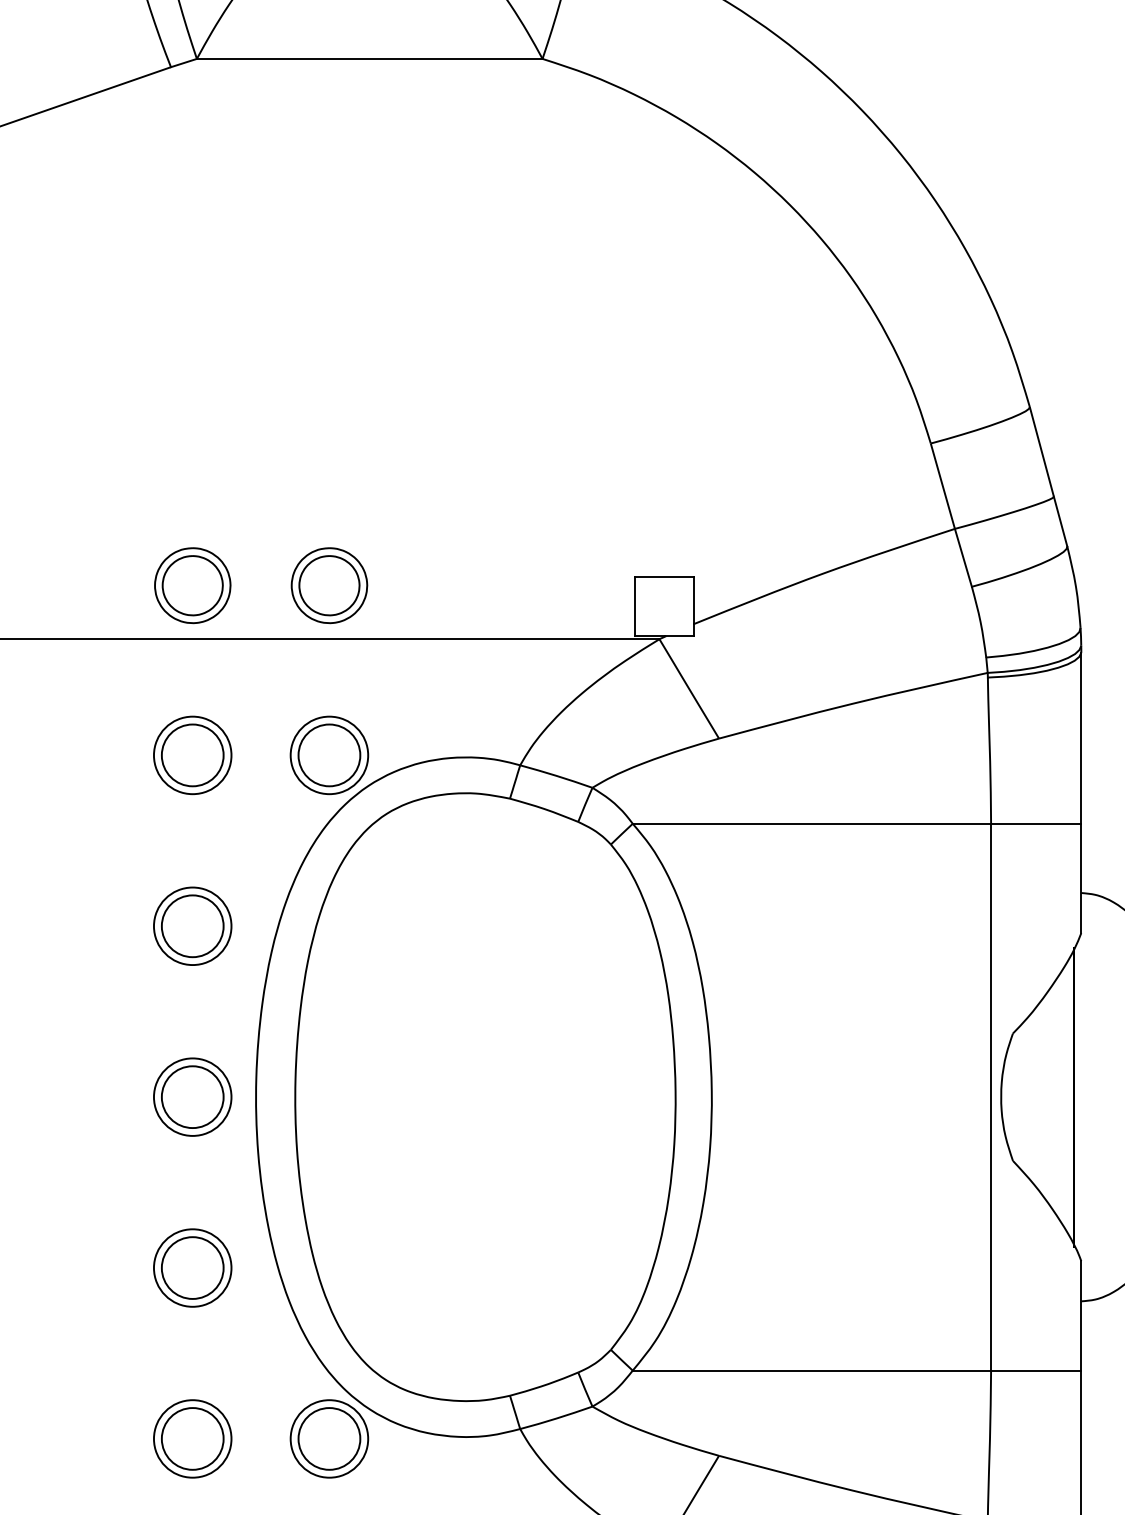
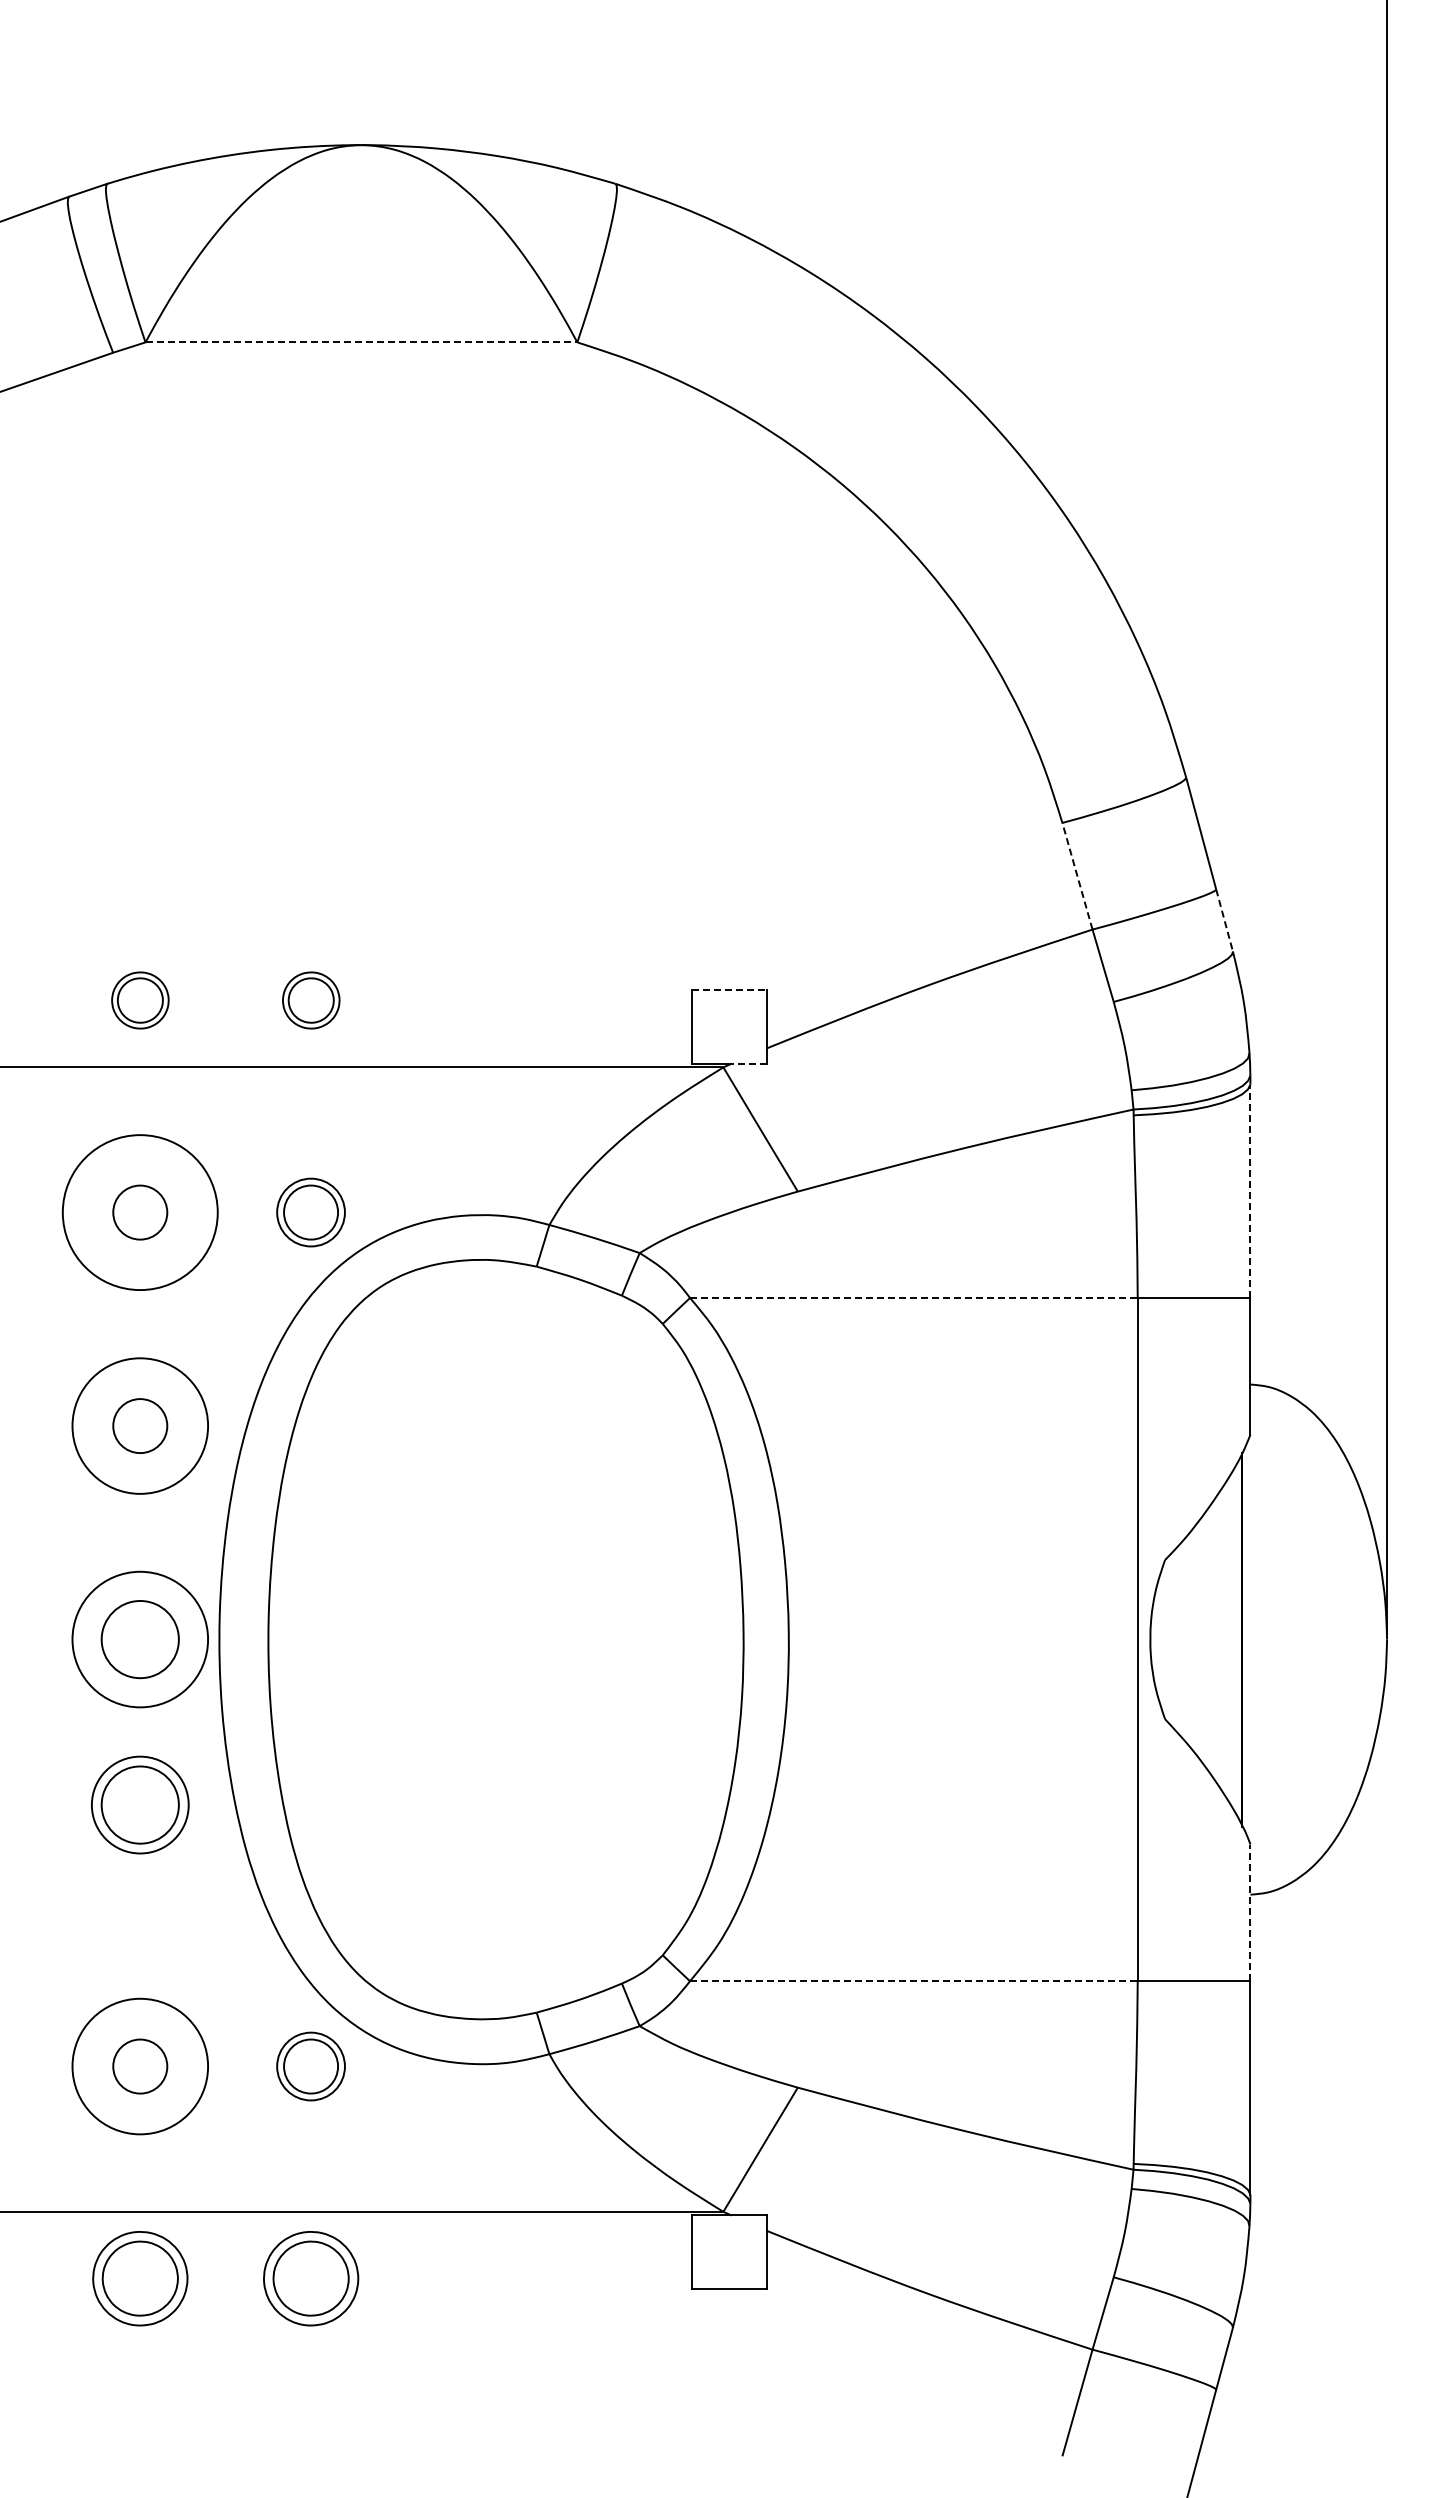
line: (369, 58) -> (361, 342), solid -> dashed
line: (942, 486) -> (1077, 876), solid -> dashed
line: (1060, 521) -> (1224, 920), solid -> dashed
line: (665, 576) -> (730, 989), solid -> dashed
part: (192, 585) -> (140, 1000), size x0.6
part: (329, 585) -> (311, 1000), size x0.6
line: (679, 636) -> (748, 1064), solid -> dashed
line: (1081, 738) -> (1250, 1191), solid -> dashed
circle: (192, 755) -> (139, 1212), size x0.7
circle: (192, 755) -> (139, 1212), size x1.6
part: (328, 755) -> (310, 1212), size x0.7
line: (811, 824) -> (913, 1298), solid -> dashed
circle: (192, 925) -> (139, 1425), size x0.7
circle: (192, 925) -> (139, 1425), size x1.4
circle: (192, 1097) -> (139, 1639), size x1.4
part: (192, 1267) -> (140, 1804), moved
line: (1081, 1315) -> (1250, 1912), solid -> dashed
line: (811, 1370) -> (913, 1981), solid -> dashed
circle: (192, 1438) -> (139, 2066), size x0.7
circle: (192, 1438) -> (139, 2066), size x1.4
part: (328, 1438) -> (310, 2066), size x0.7

